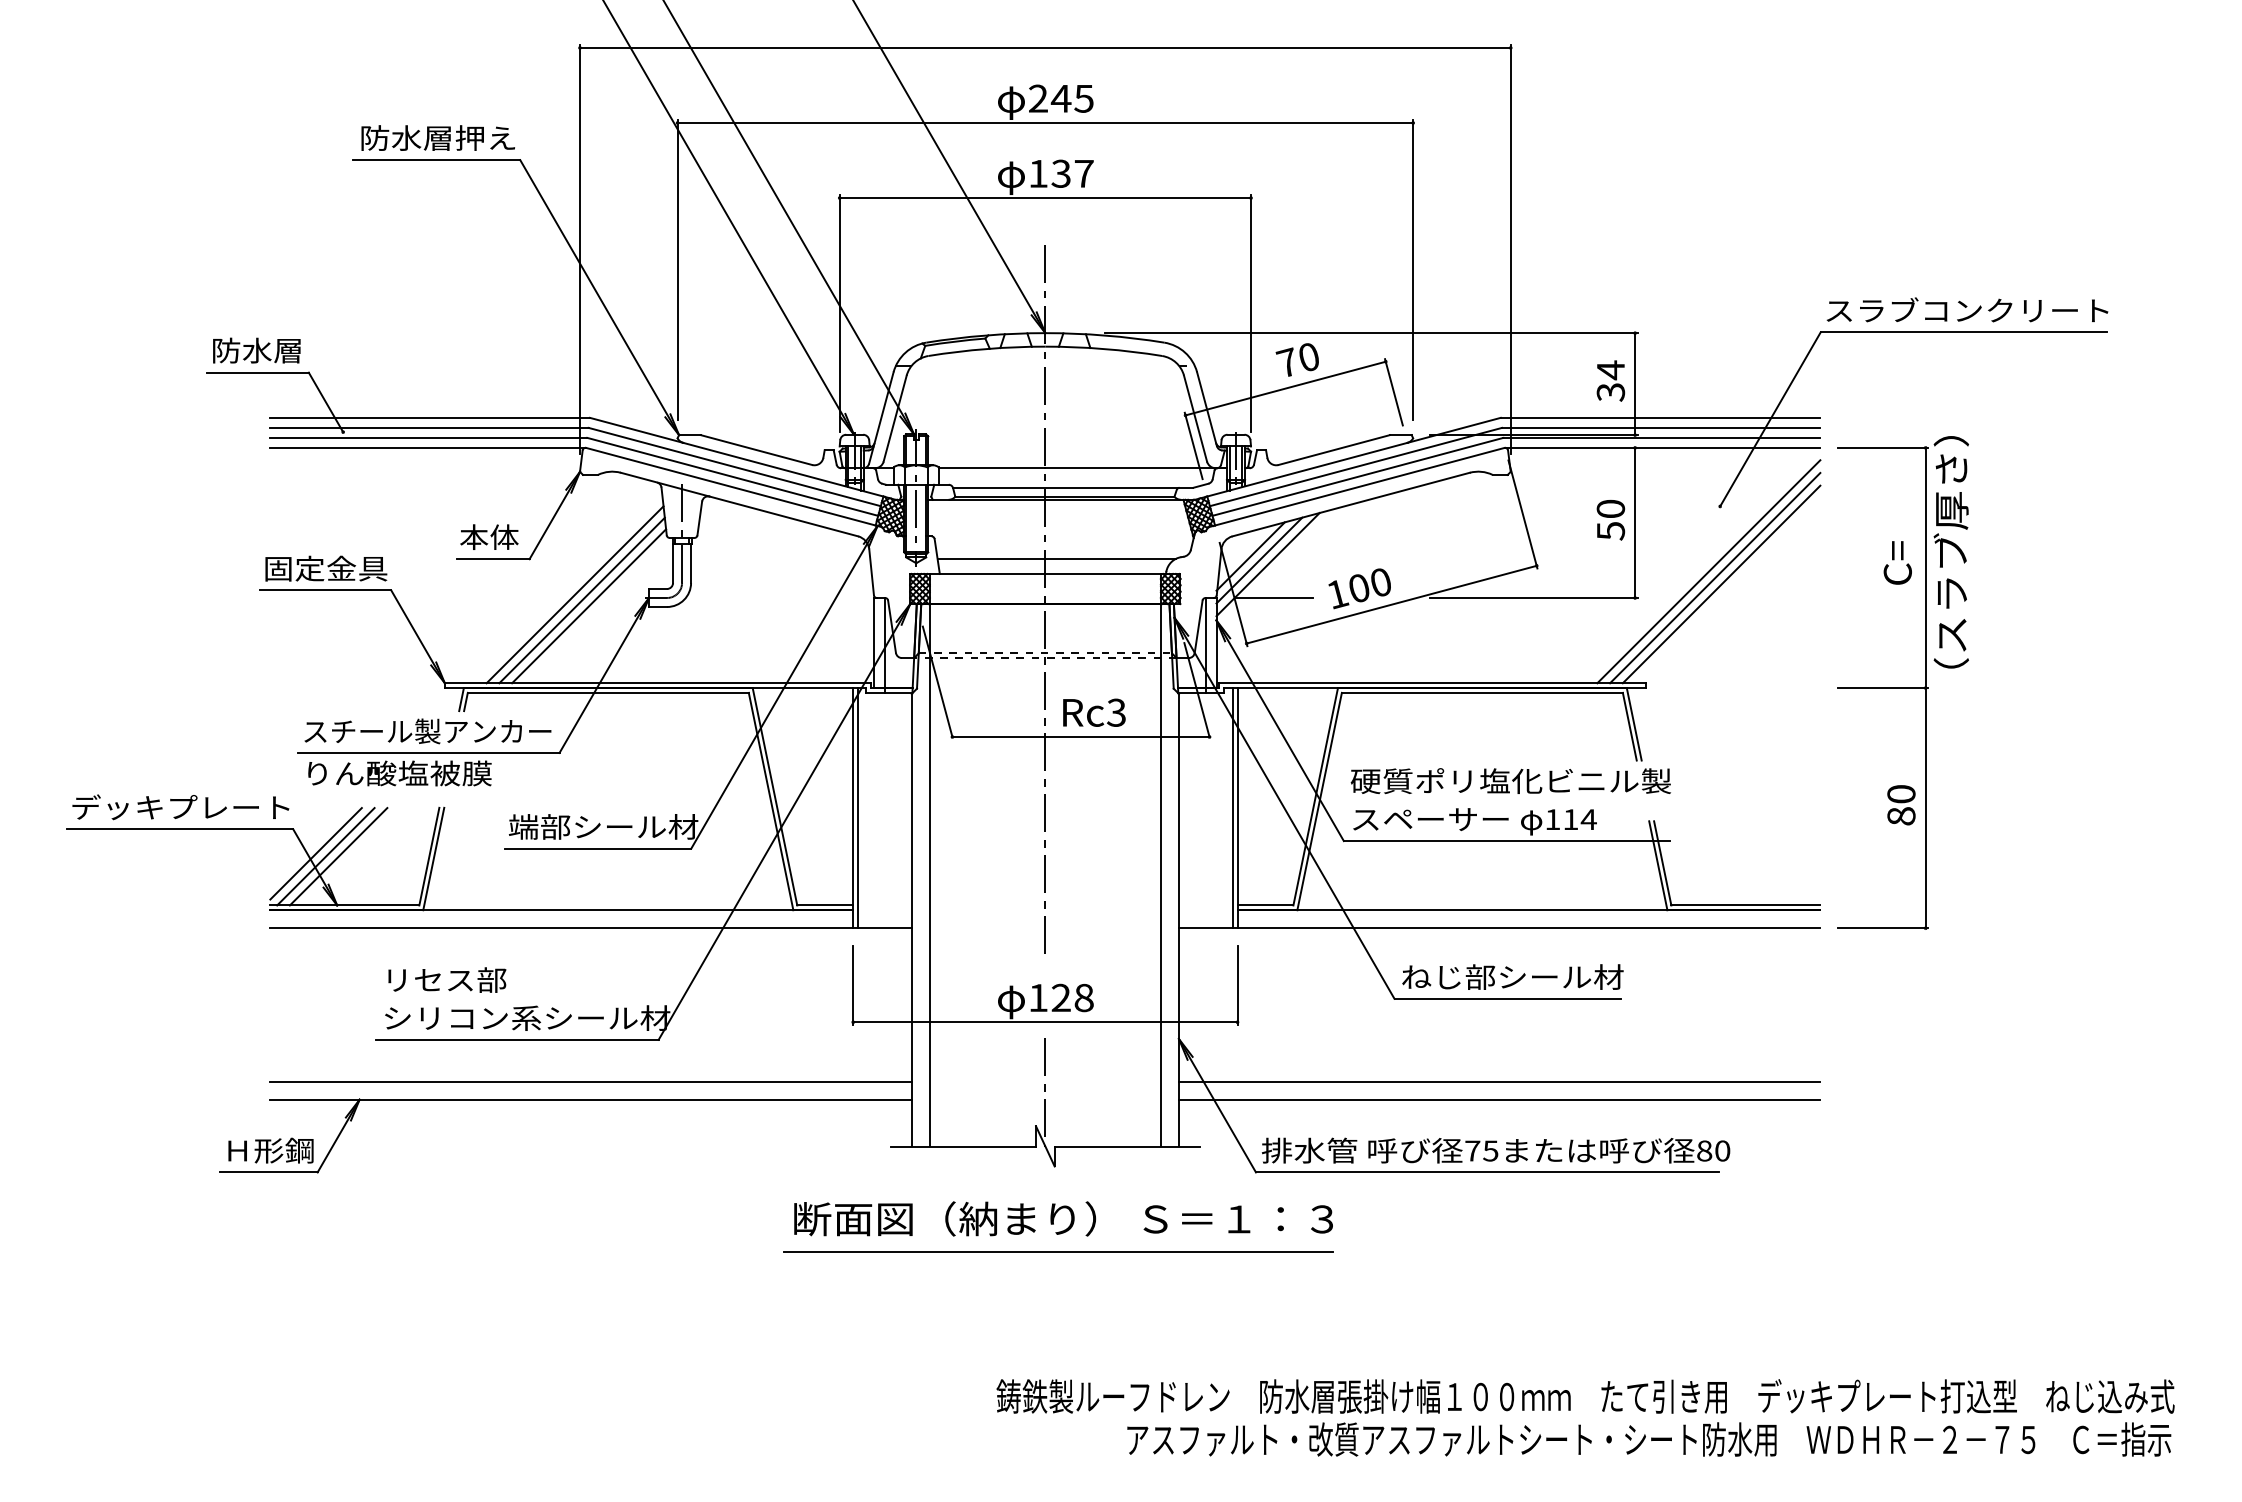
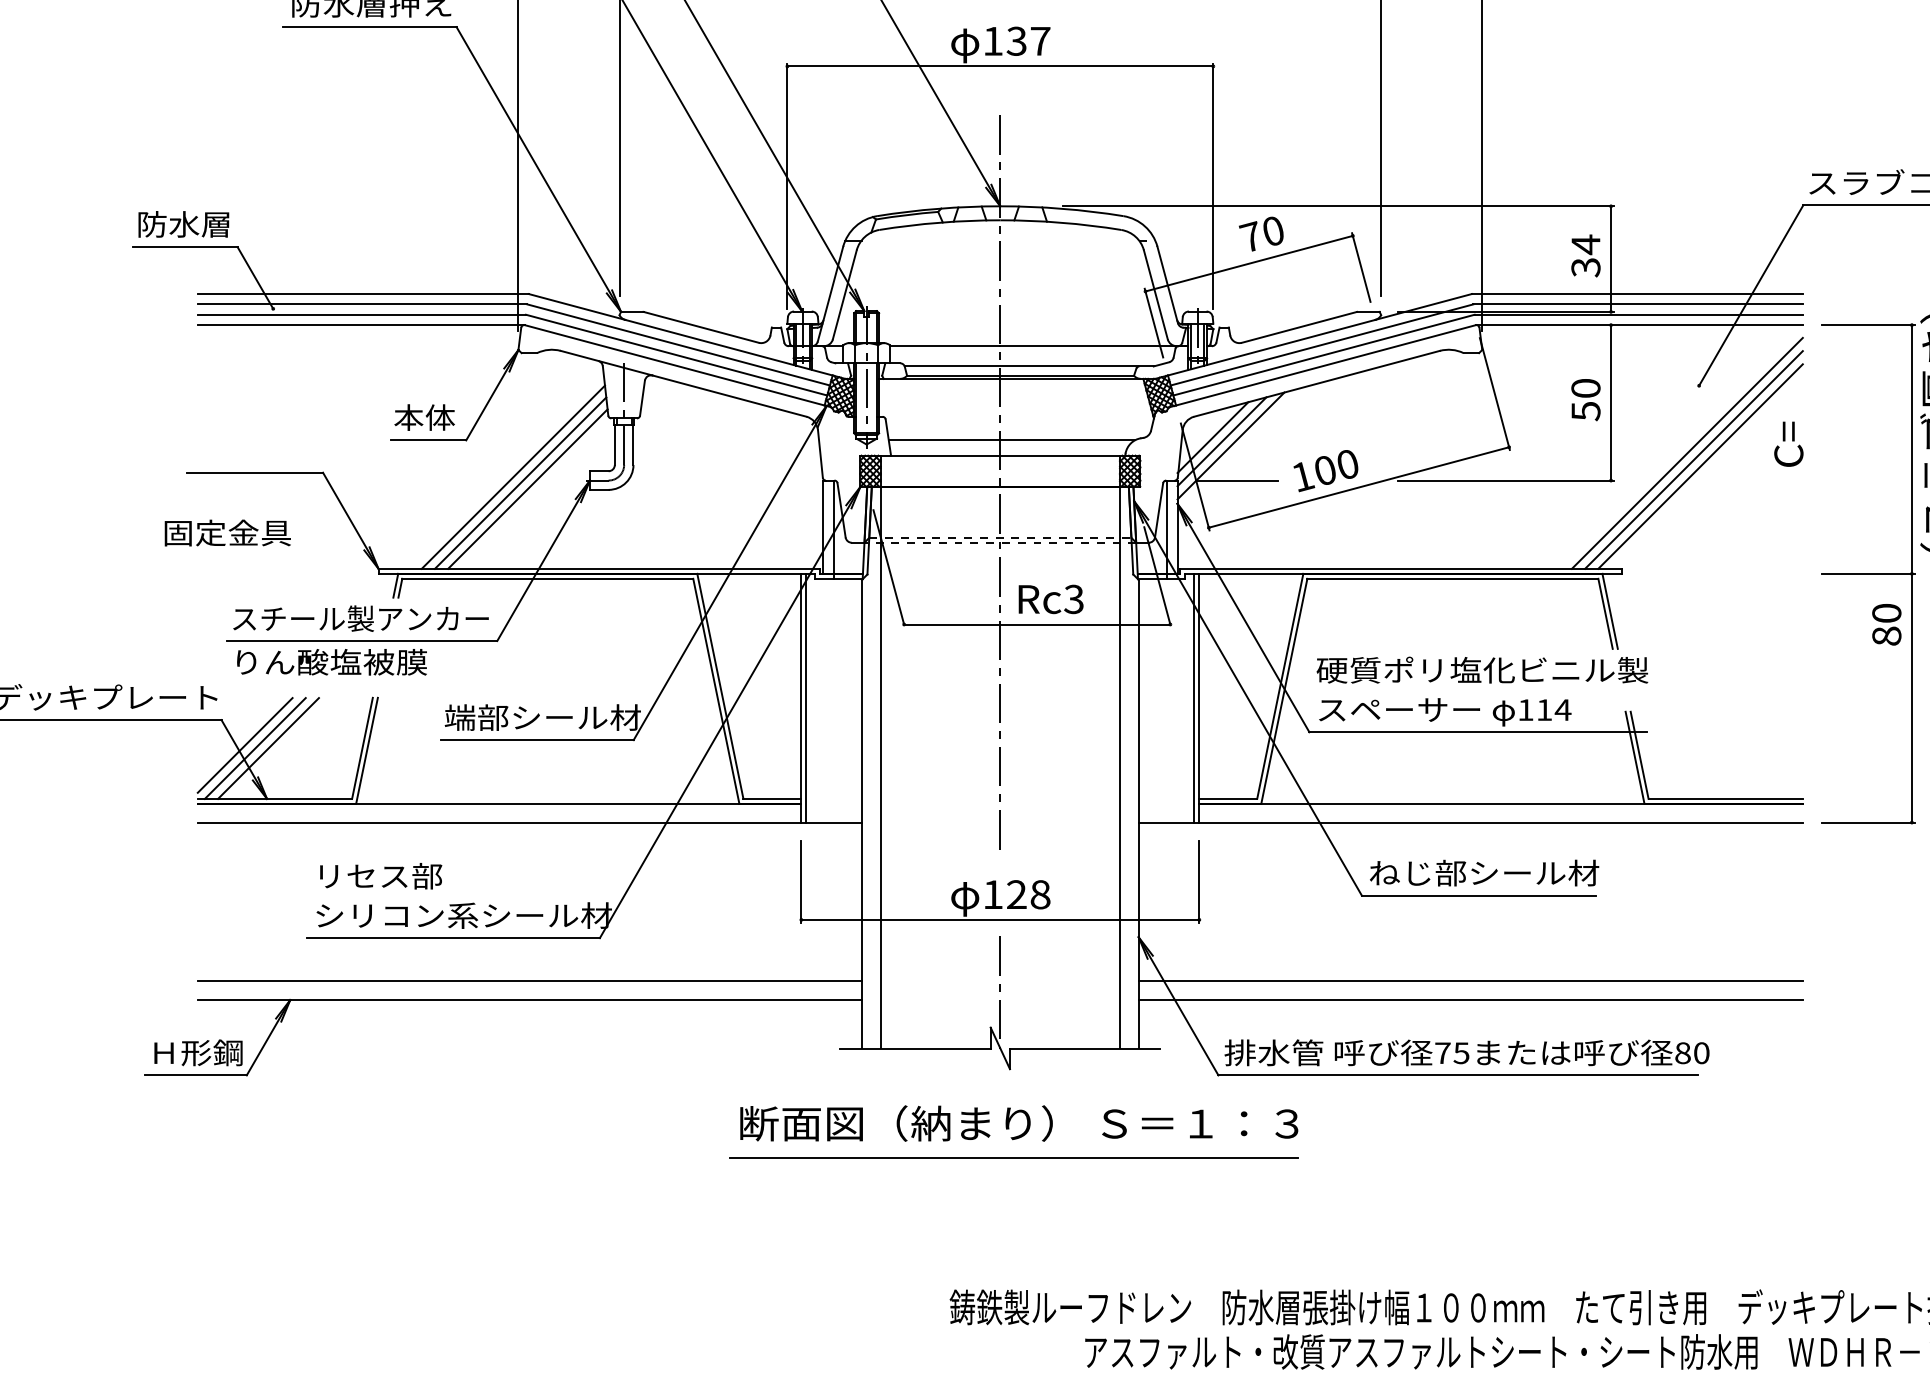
text: (1897, 562) -> (1788, 443), moved
text: (326, 568) -> (228, 532), moved
text: (1901, 805) -> (1886, 625), moved

